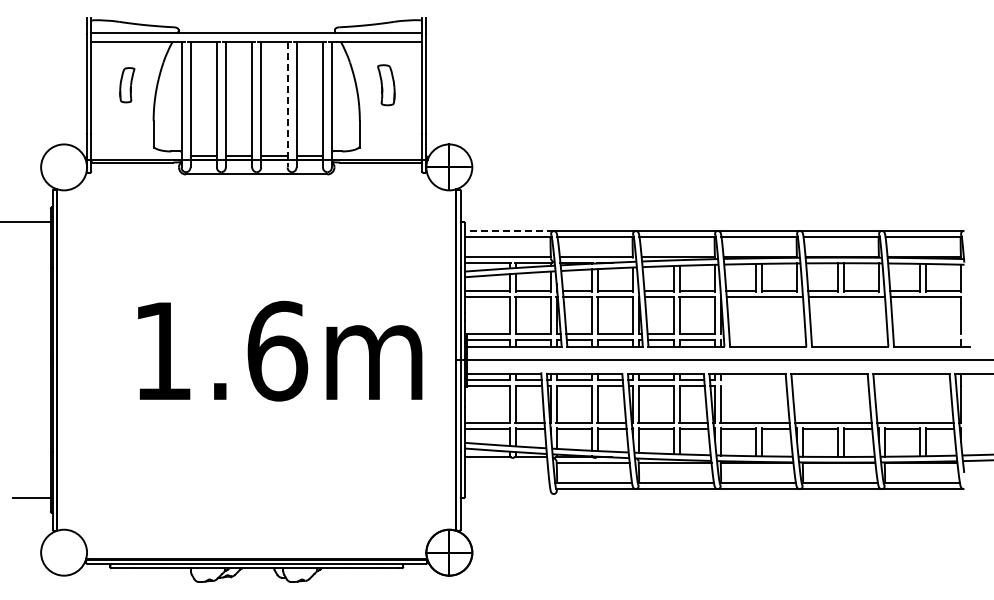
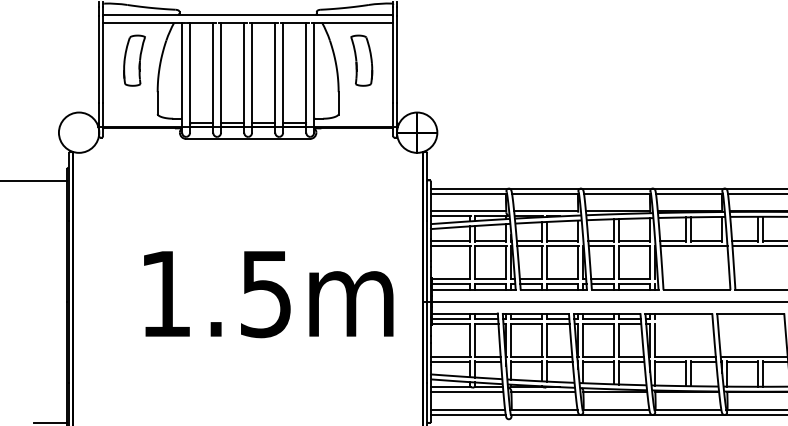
part: (127, 84) -> (134, 59), size x1.67
part: (386, 84) -> (362, 59), size x1.43
line: (287, 104) -> (275, 77), dashed -> solid
line: (508, 231) -> (469, 188), dashed -> solid
text: (277, 350) -> (266, 293), 1.6m -> 1.5m
line: (505, 463) -> (466, 392), added
line: (506, 483) -> (467, 410), added
line: (507, 489) -> (468, 415), added

